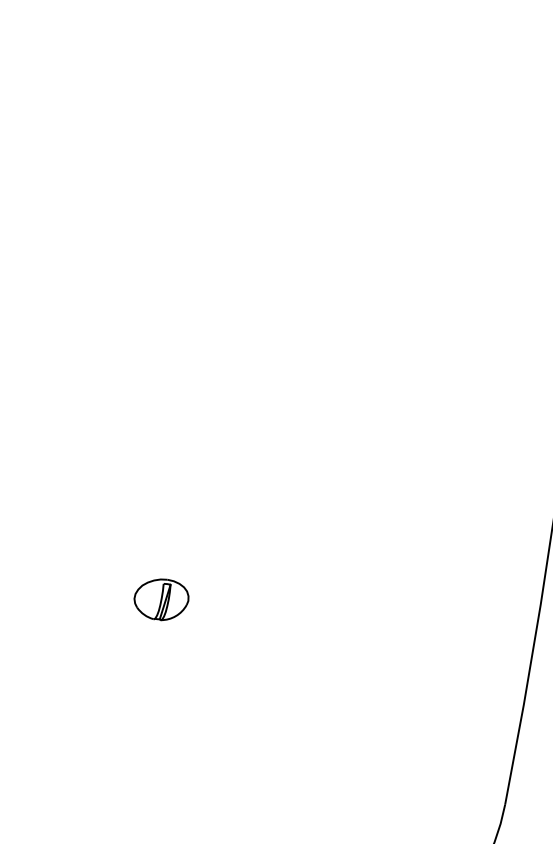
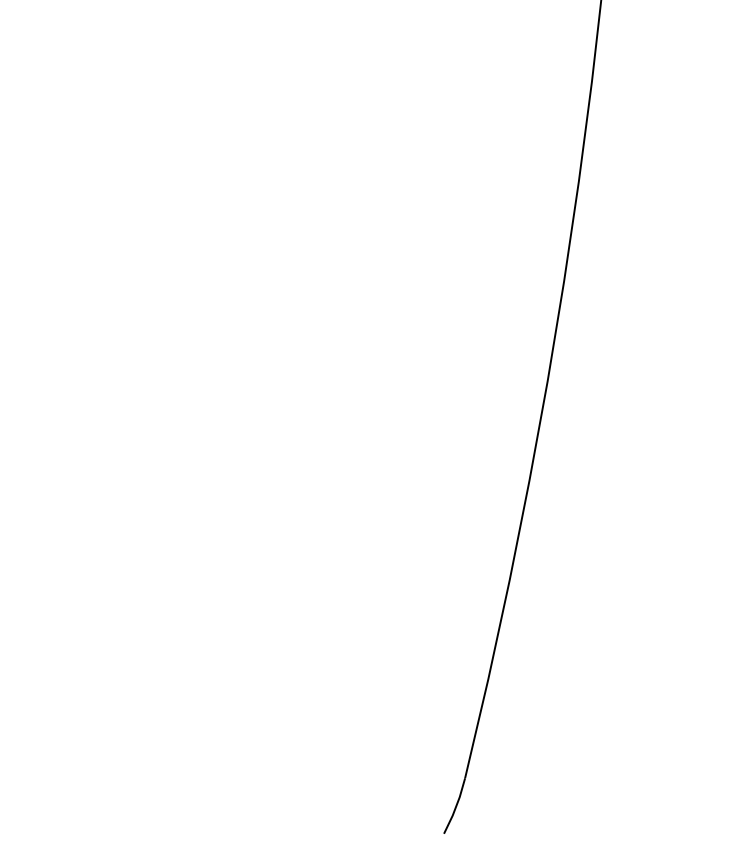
part: (161, 599) -> (131, 557), removed

